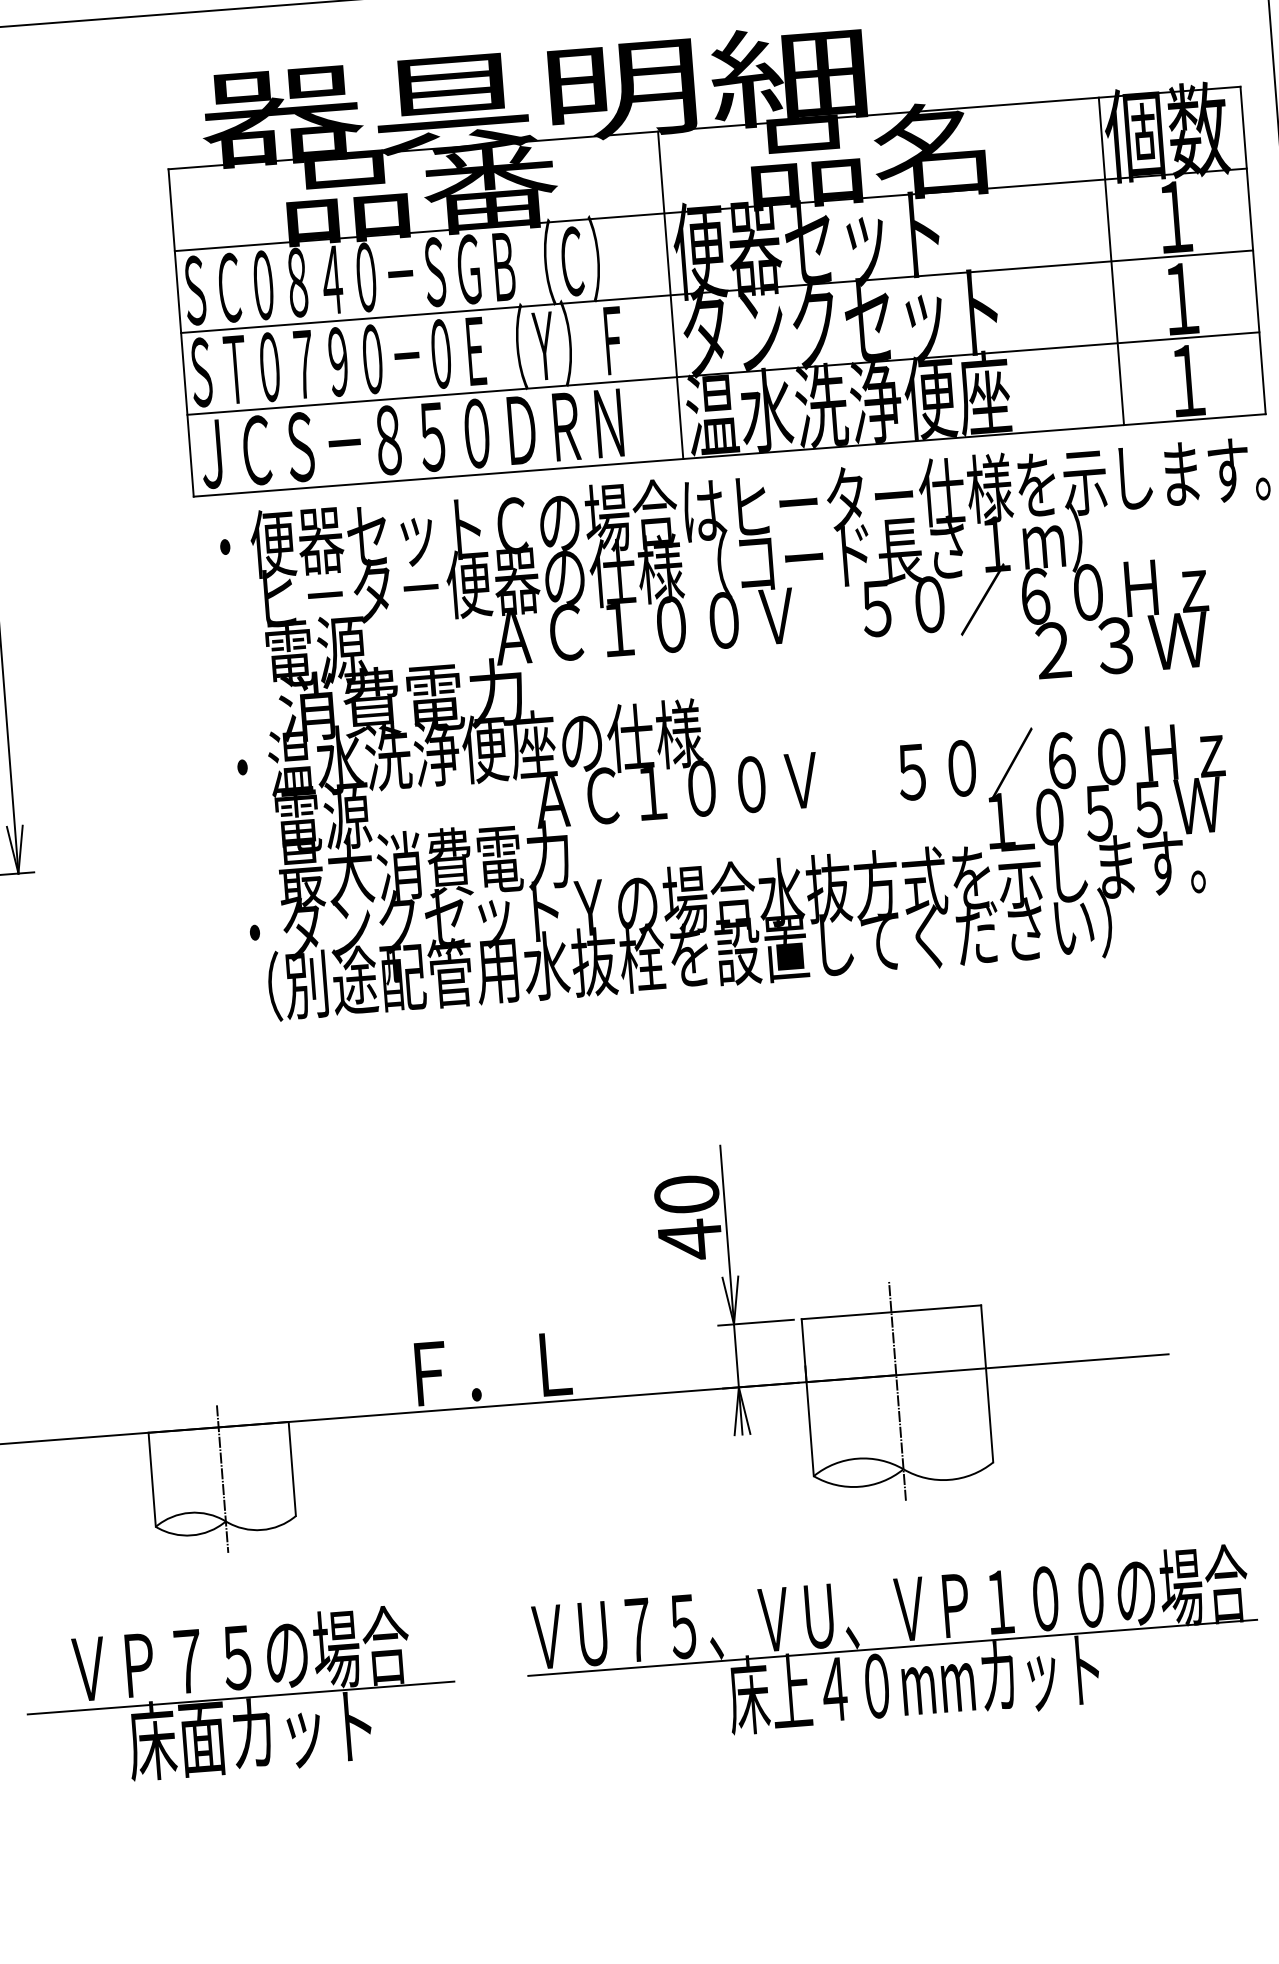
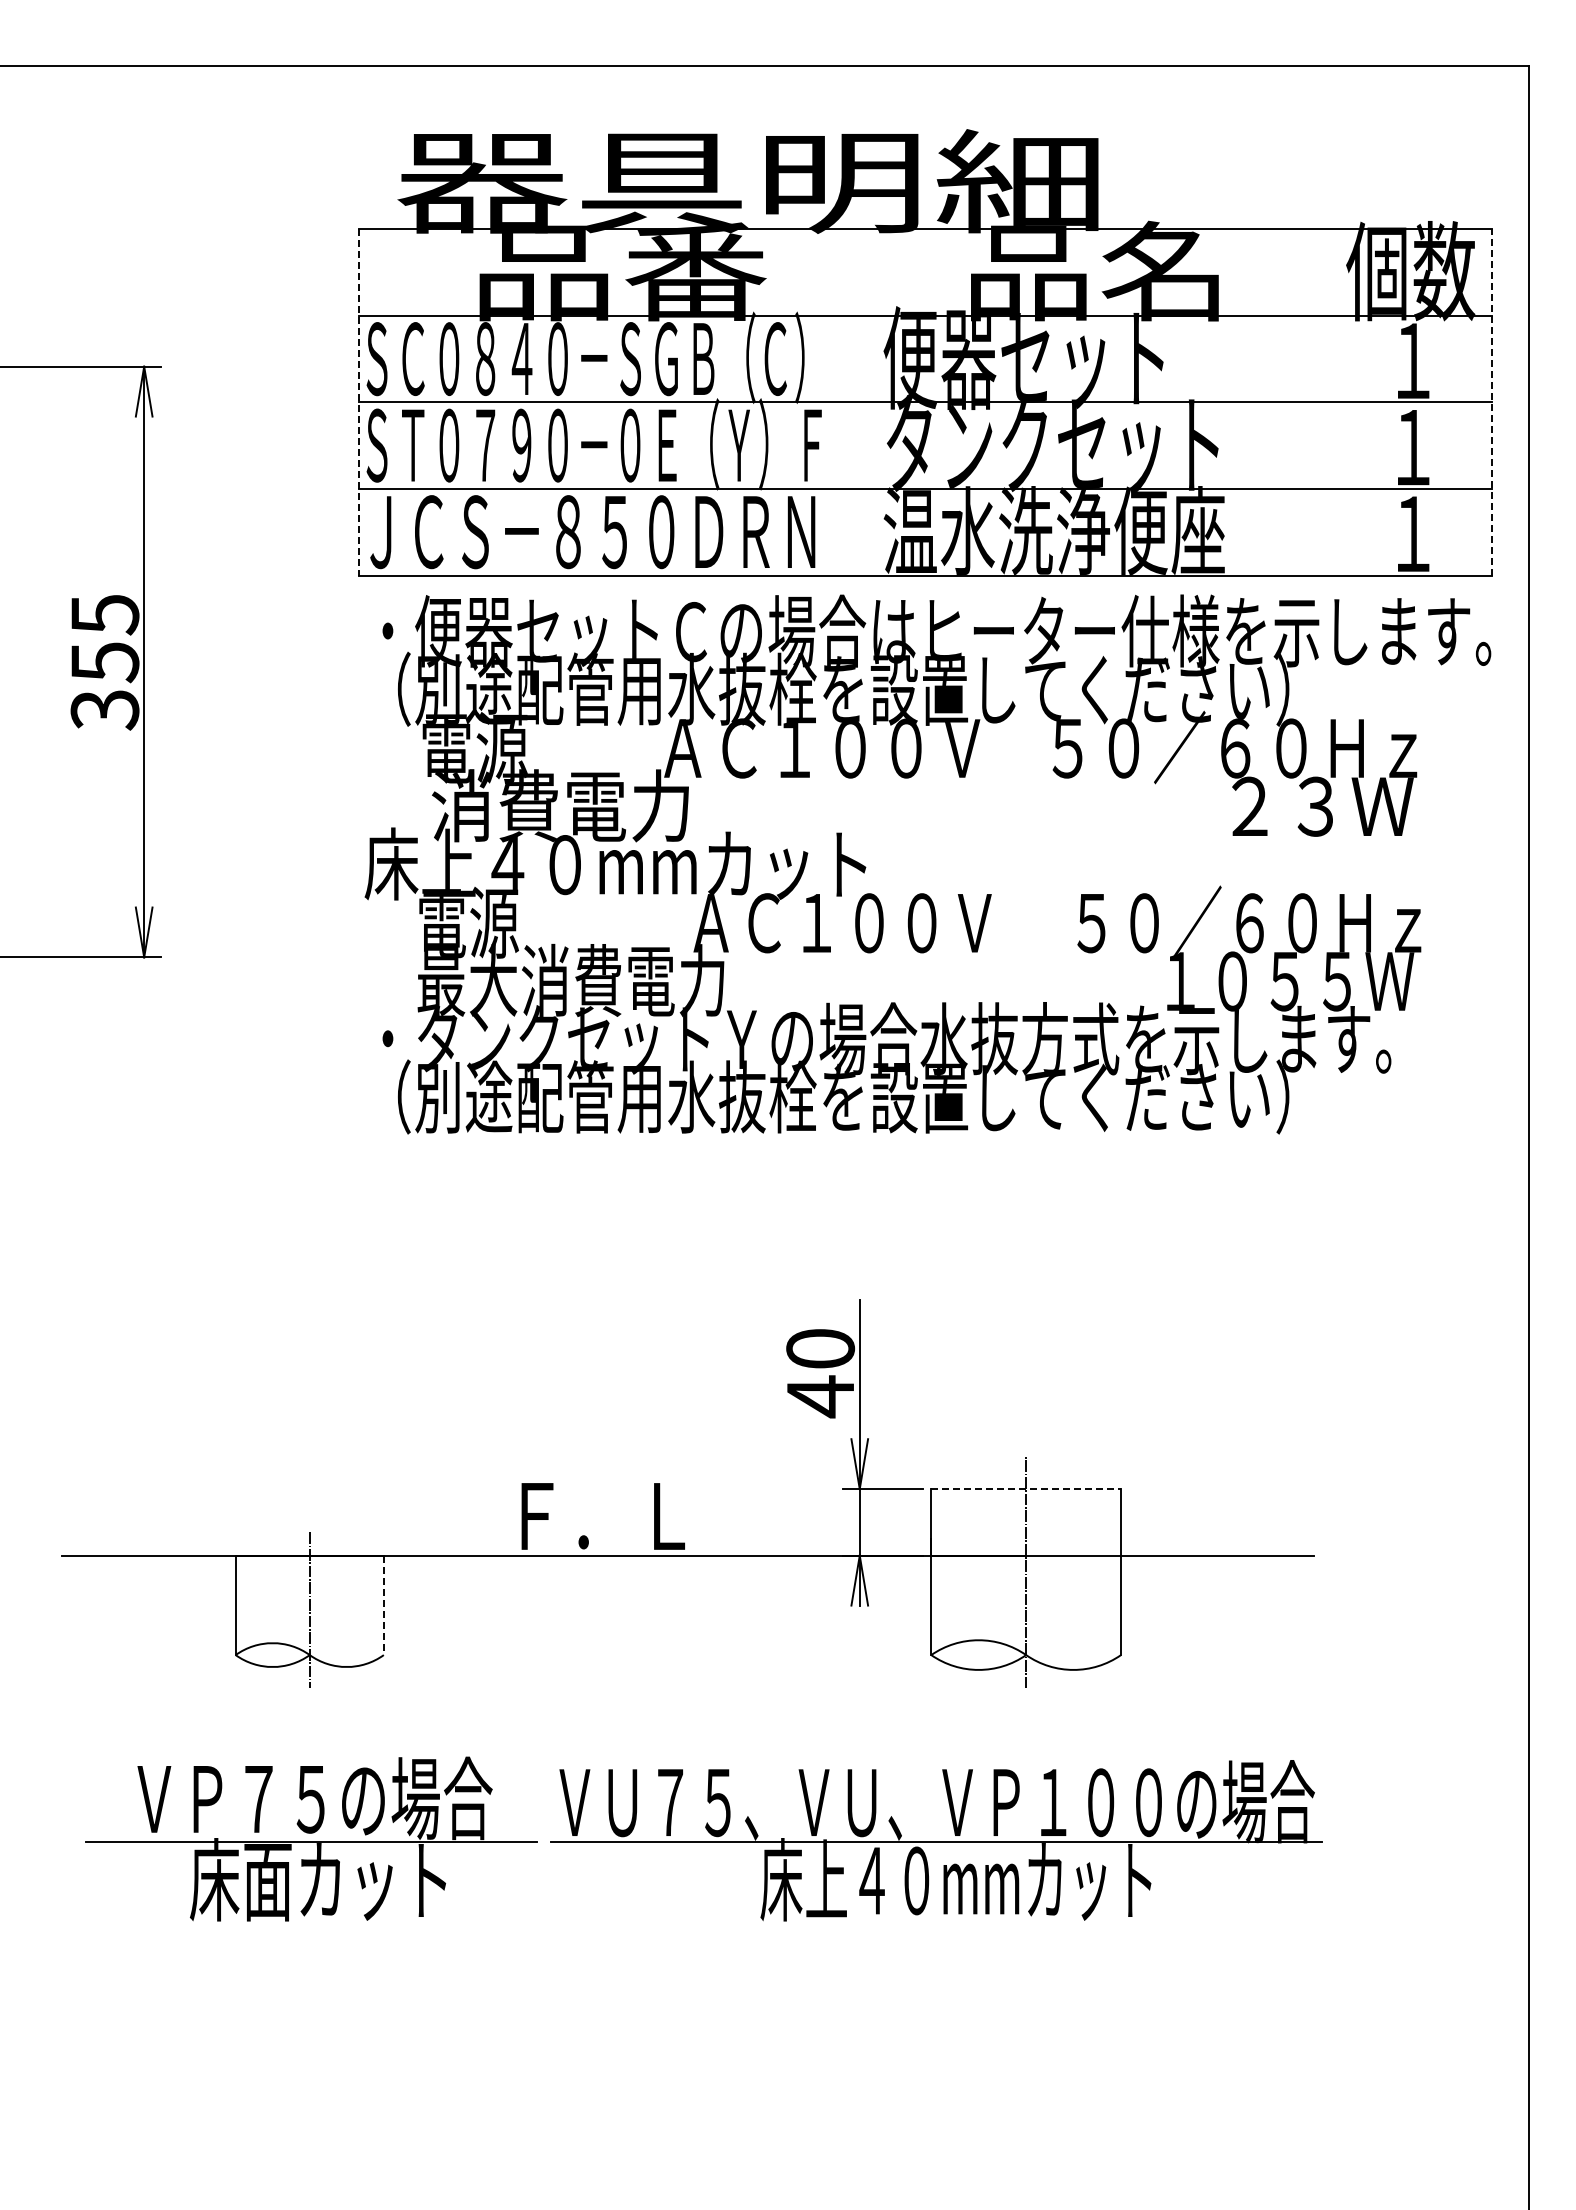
line: (1253, 249) -> (1492, 401), solid -> dashed
line: (1111, 261) -> (1342, 402), removed
line: (670, 295) -> (876, 402), removed
line: (180, 333) -> (358, 402), solid -> dashed
text: (650, 569) -> (833, 688), ヒ－タ－便器の仕様（コード長さ１ｍ） -> （別途配管用水抜栓を設置してください）
text: (460, 750) -> (618, 863), ・温水洗浄便座の仕様 -> 床上４０mmカット
line: (891, 1312) -> (1026, 1489), solid -> dashed
line: (292, 1469) -> (383, 1605), solid -> dashed
part: (892, 1646) -> (936, 1840), moved

